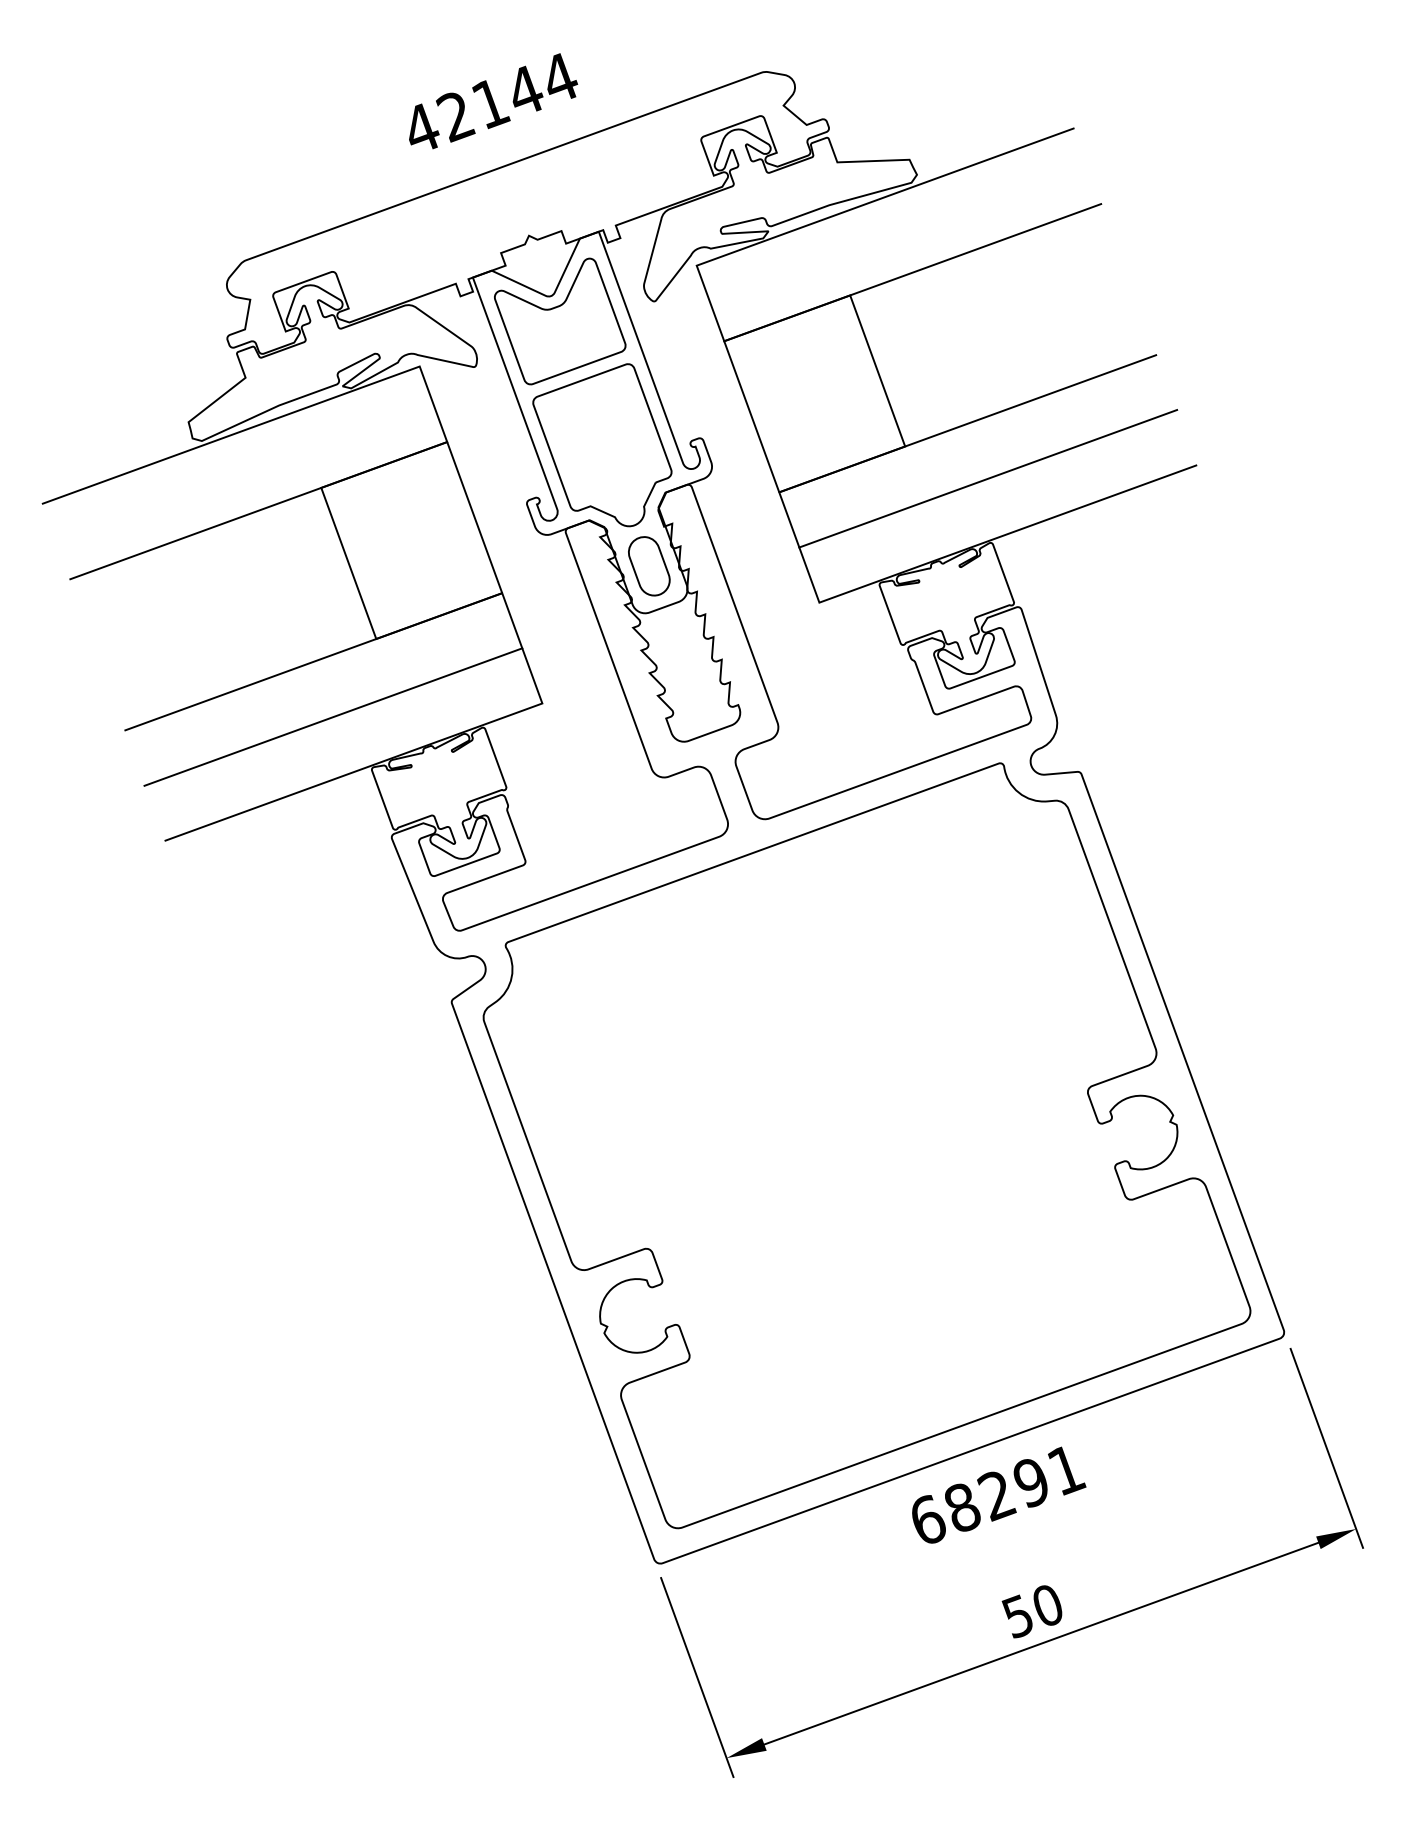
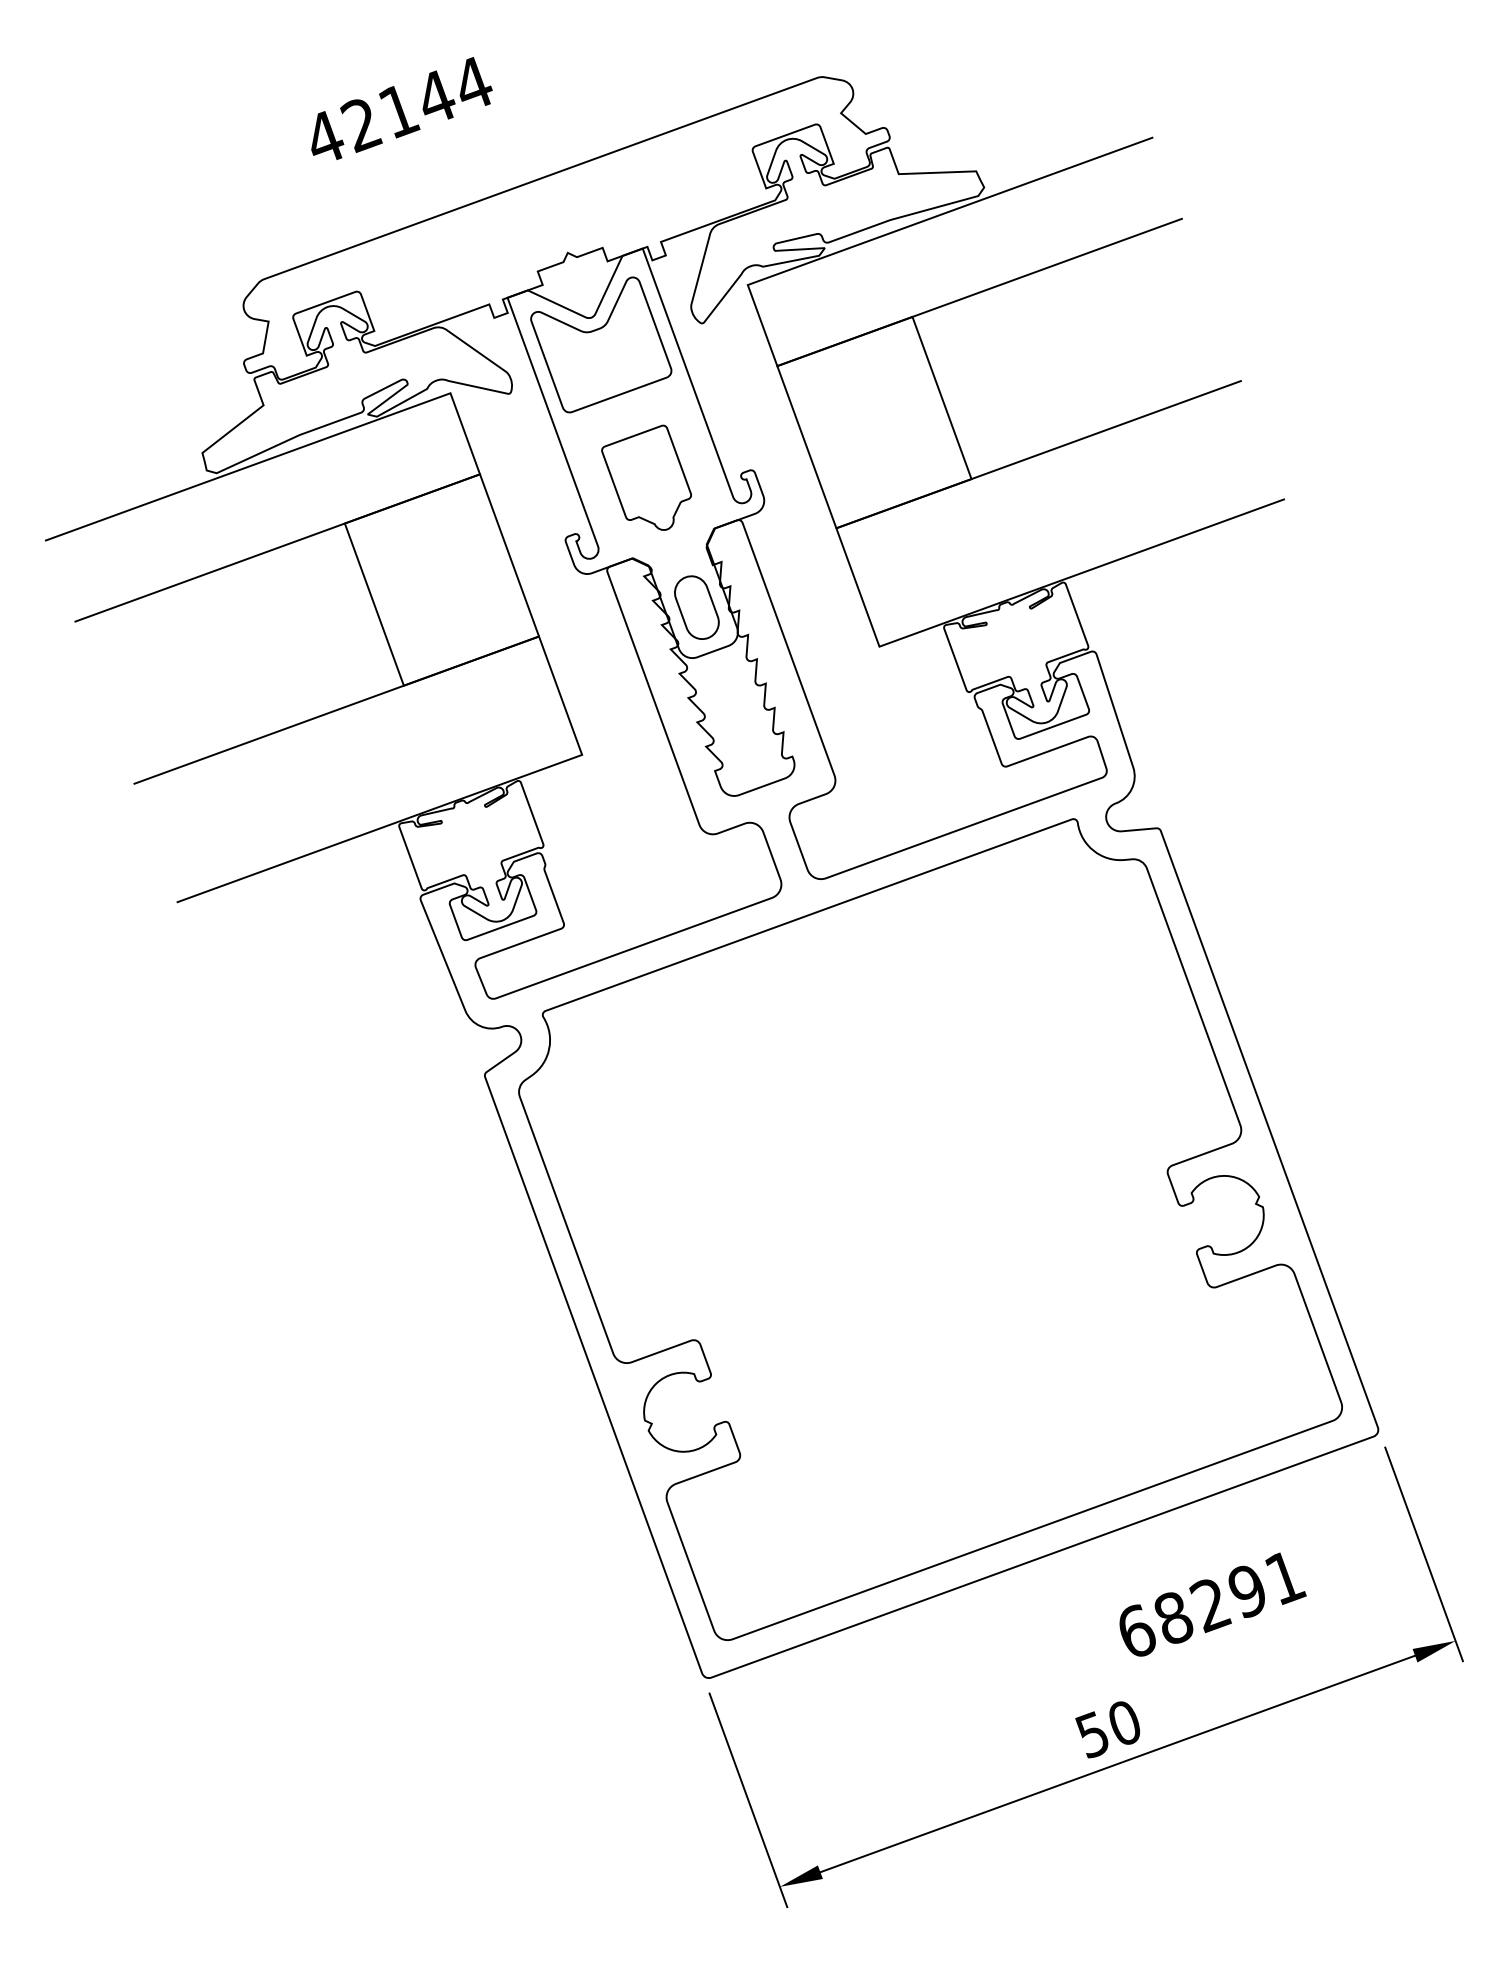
text: (493, 101) -> (401, 108), moved
part: (602, 445) -> (646, 478), size x0.6
line: (988, 478) -> (1060, 513), removed
line: (333, 716) -> (357, 768), removed
text: (999, 1494) -> (1213, 1603), moved

